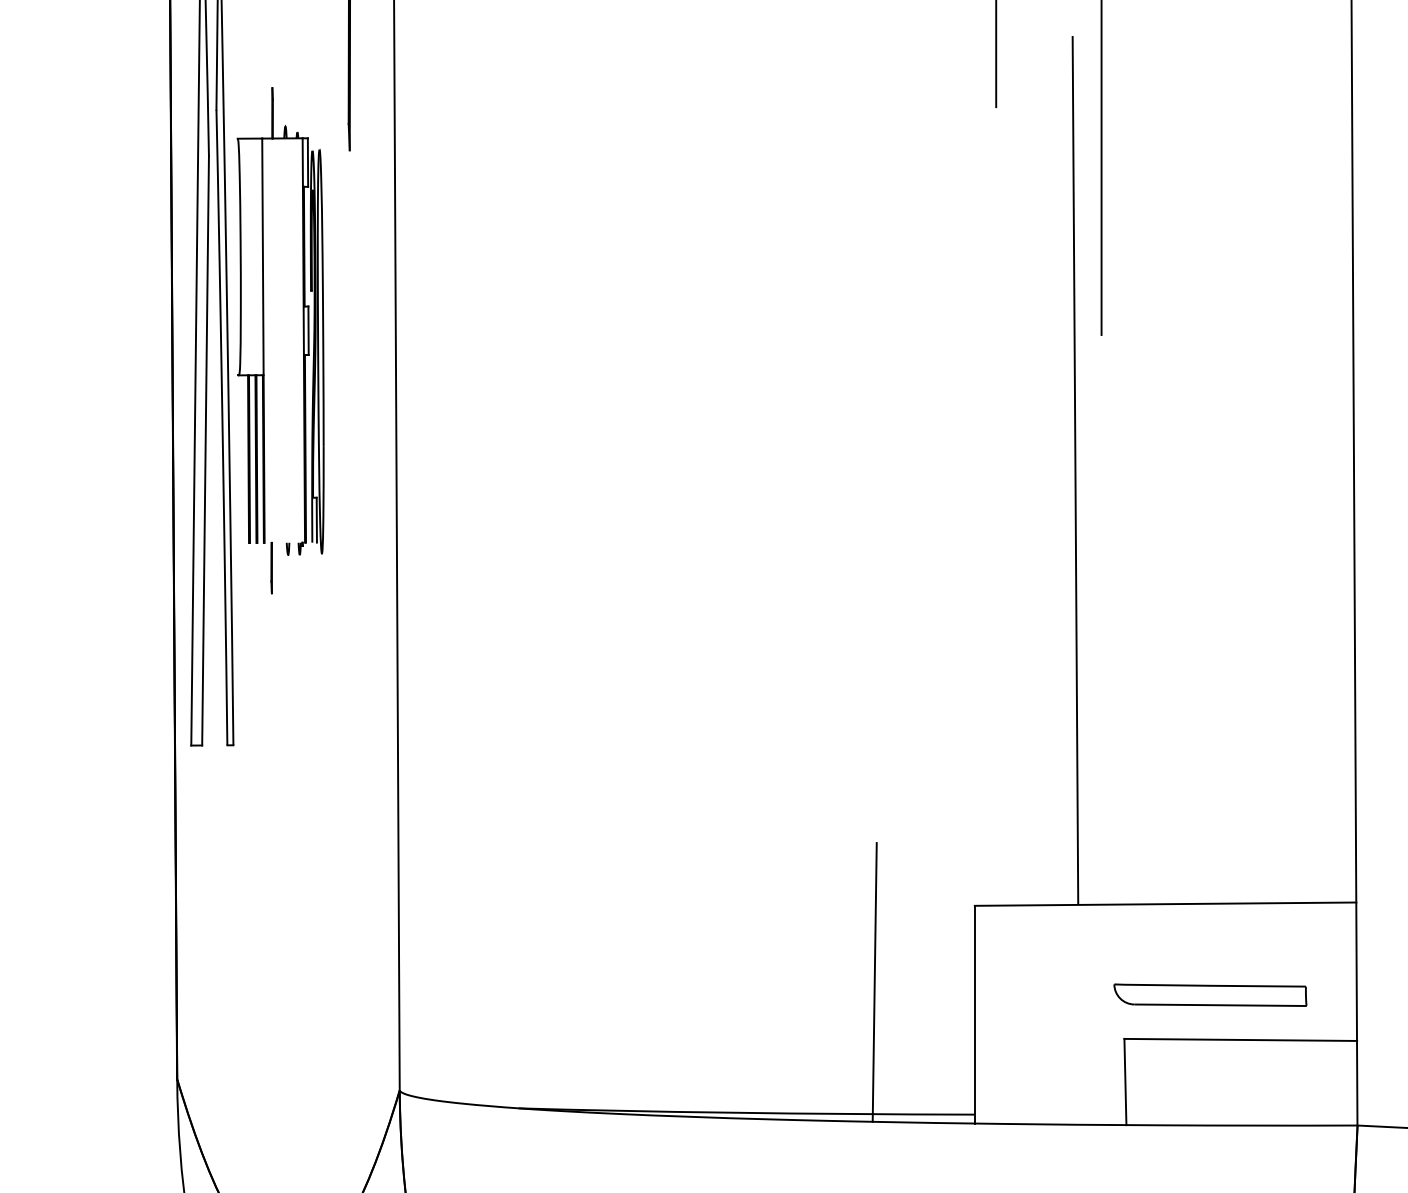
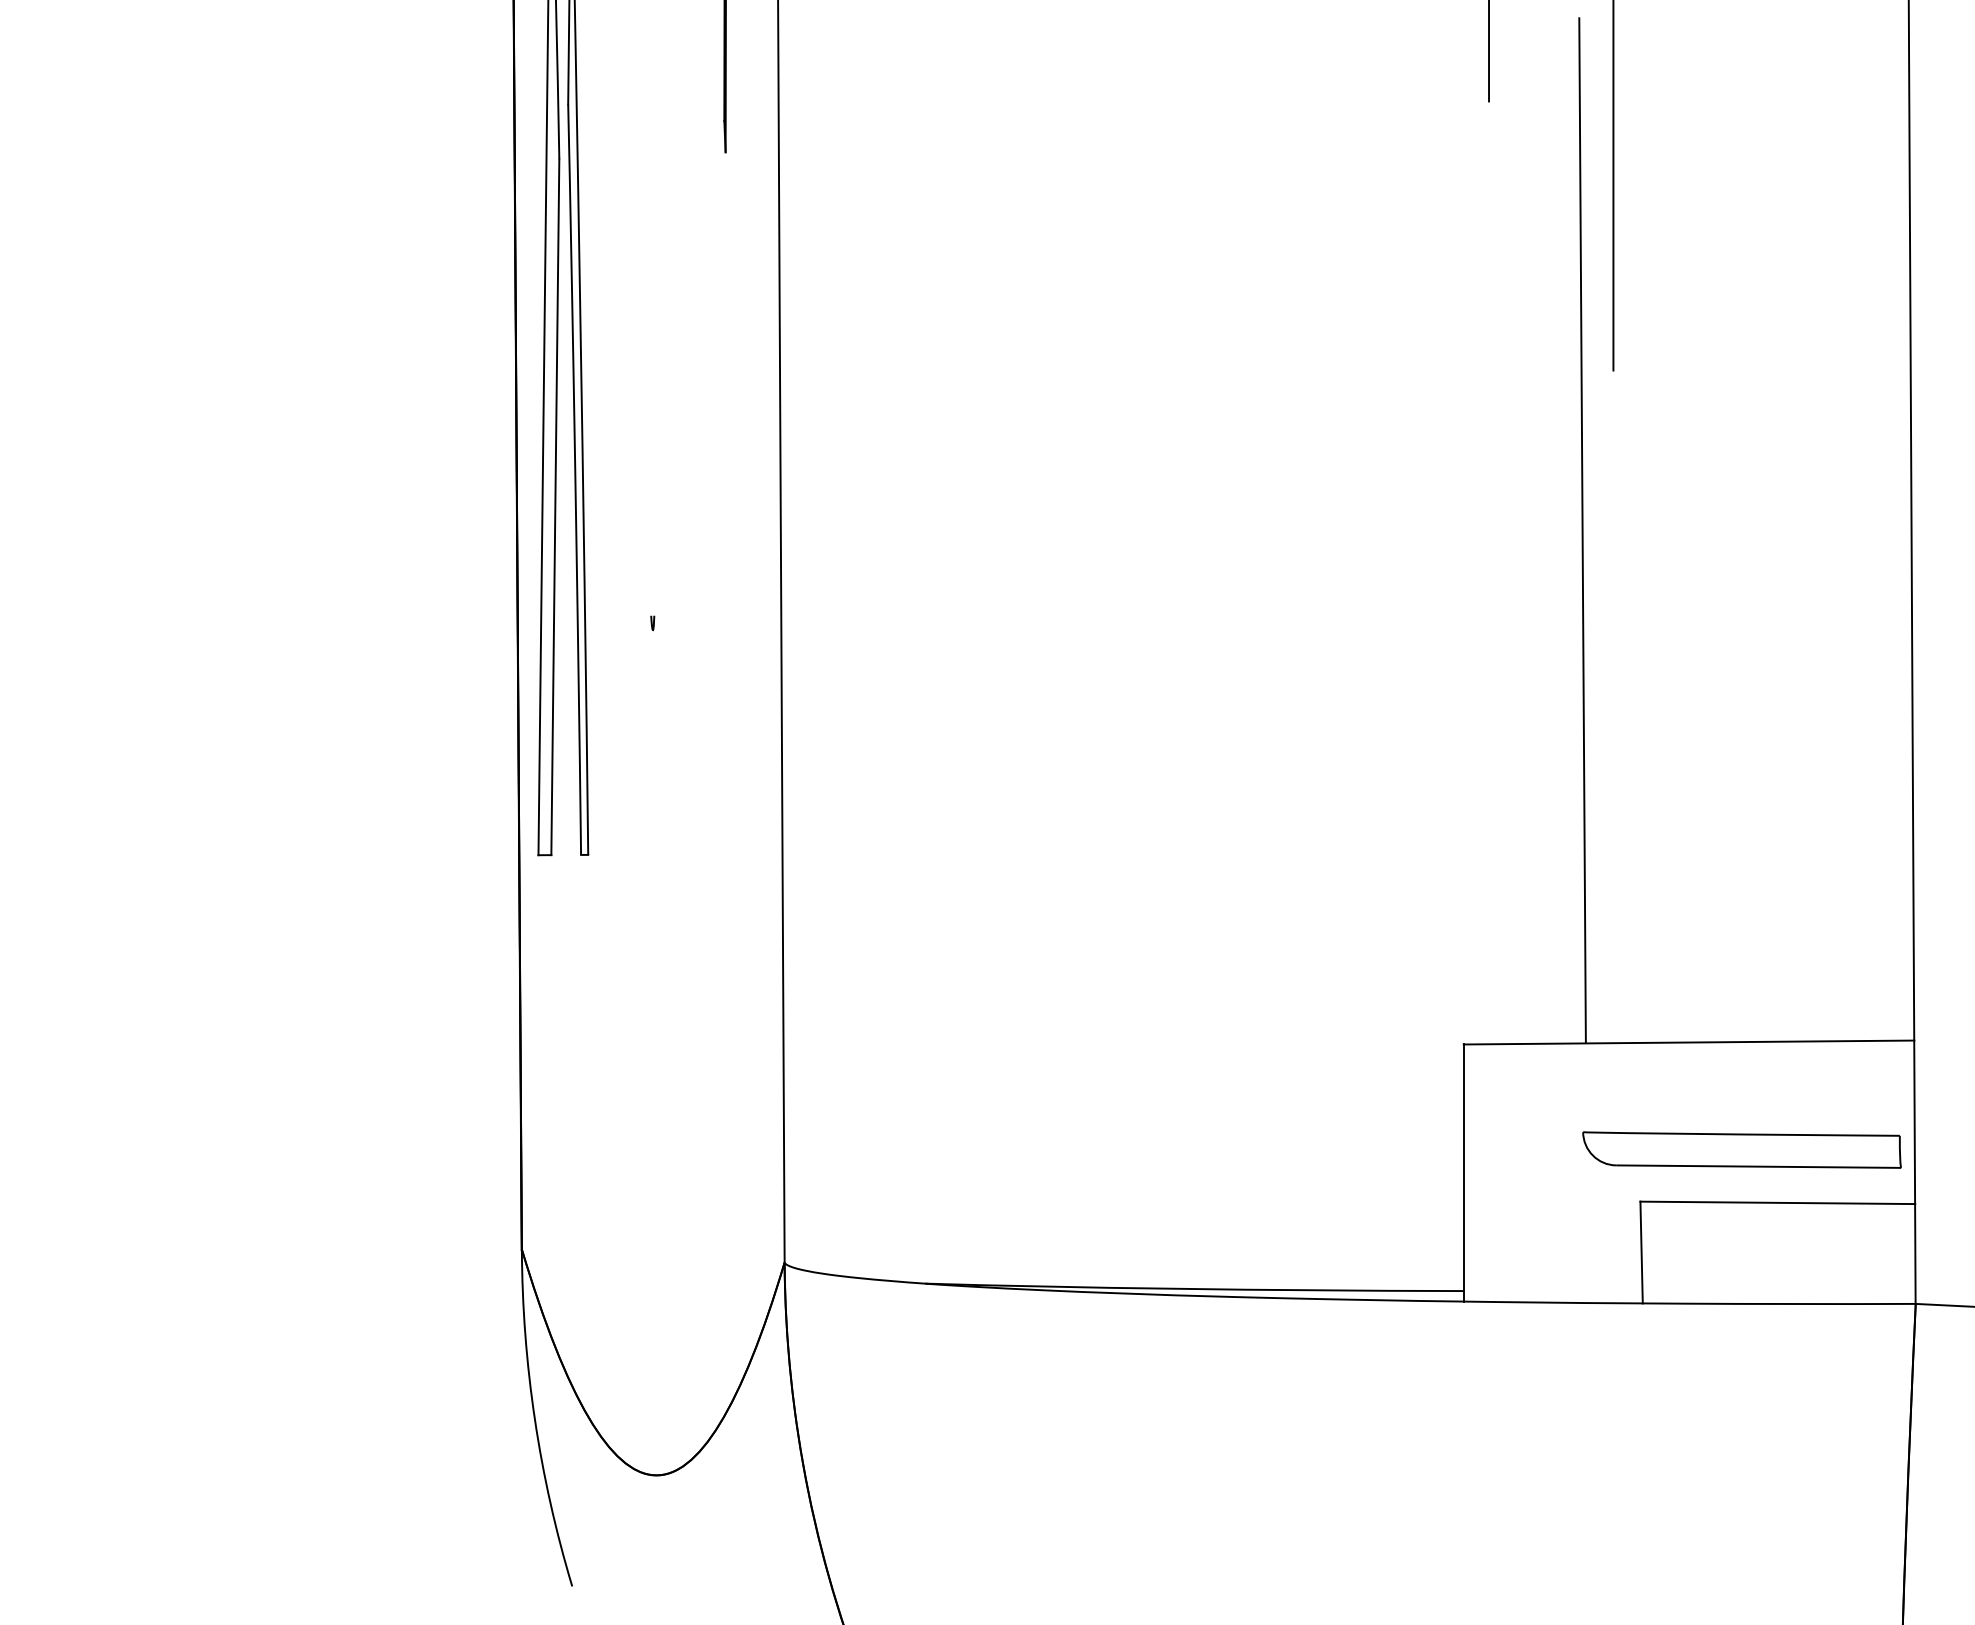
part: (264, 340) -> (624, 376), removed
line: (874, 982) -> (1345, 1134), removed
part: (1210, 994) -> (1741, 1149), size x1.4

